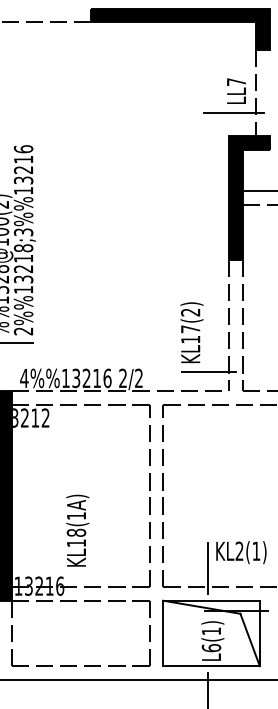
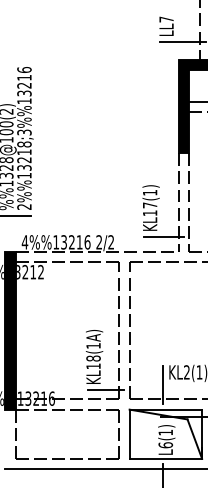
text: (236, 90) -> (166, 25), moved
text: (190, 312) -> (149, 192), KL17(2) -> KL17(1)
text: (77, 530) -> (94, 356), moved
line: (132, 575) -> (106, 390), added

